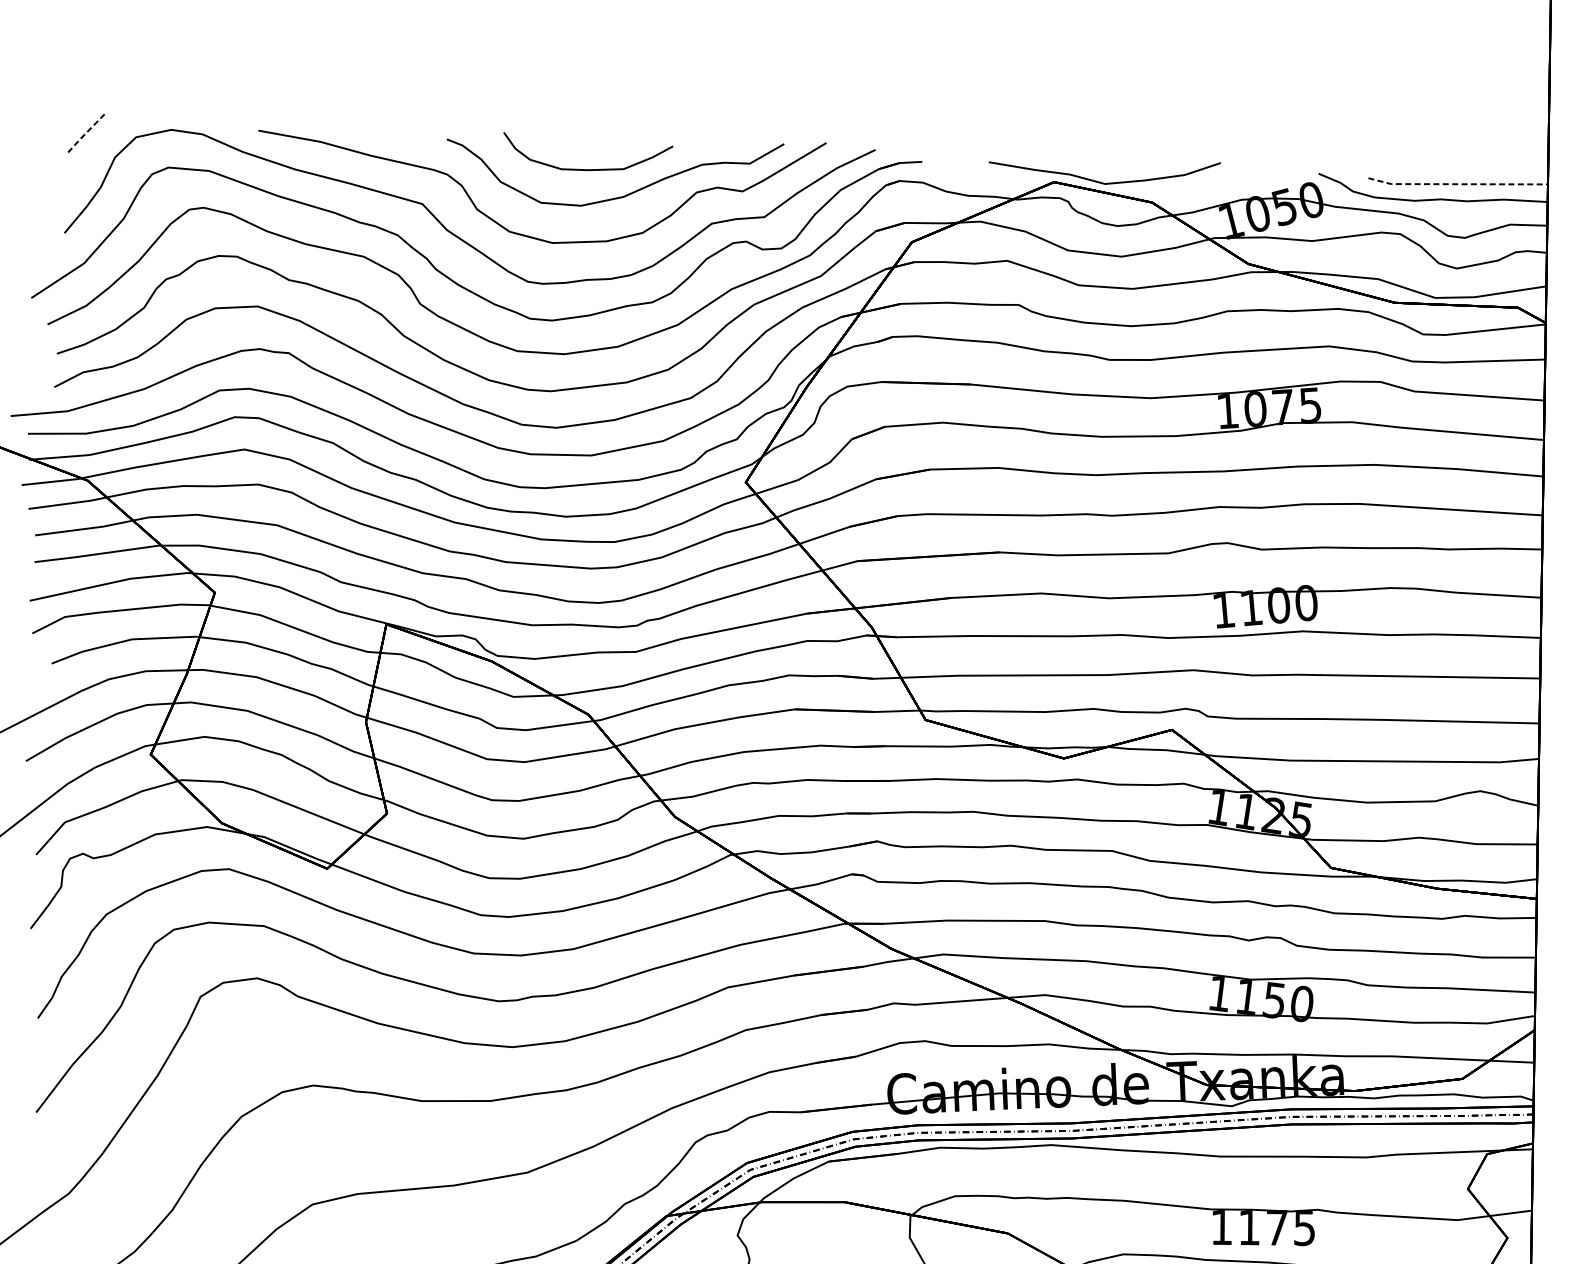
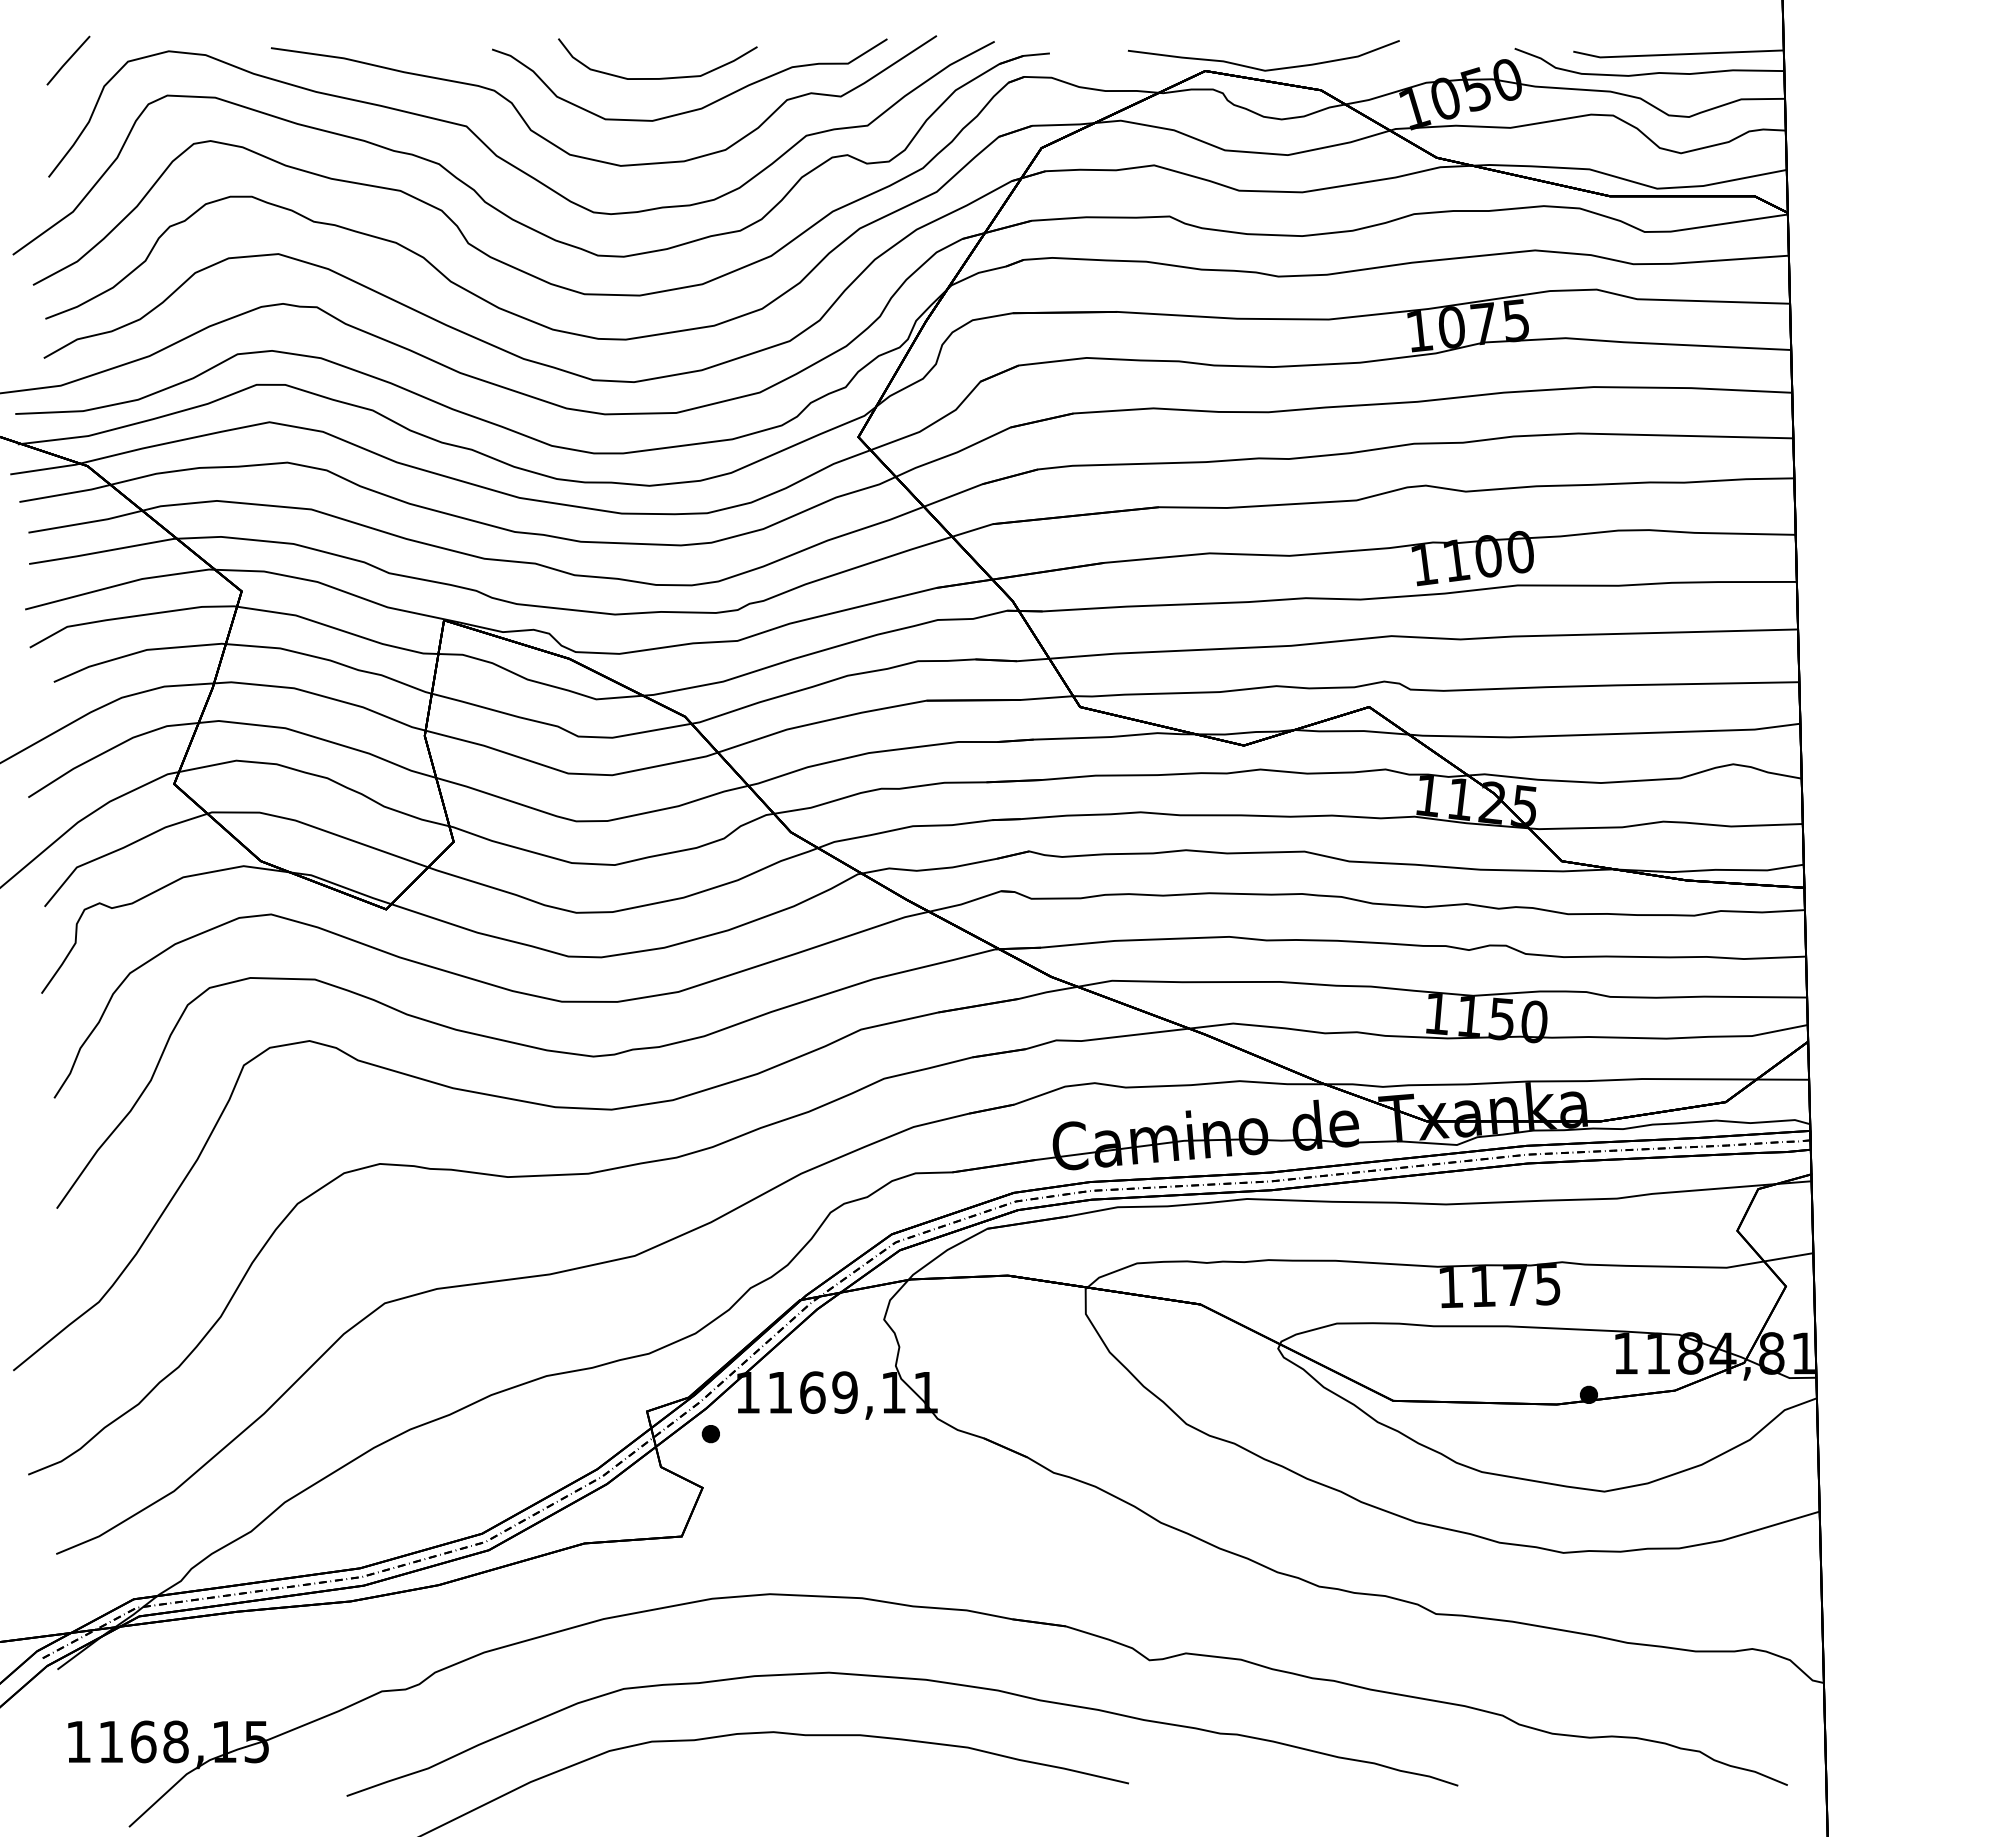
line: (84, 135) -> (67, 61), dashed -> solid
line: (1458, 184) -> (1678, 54), dashed -> solid

